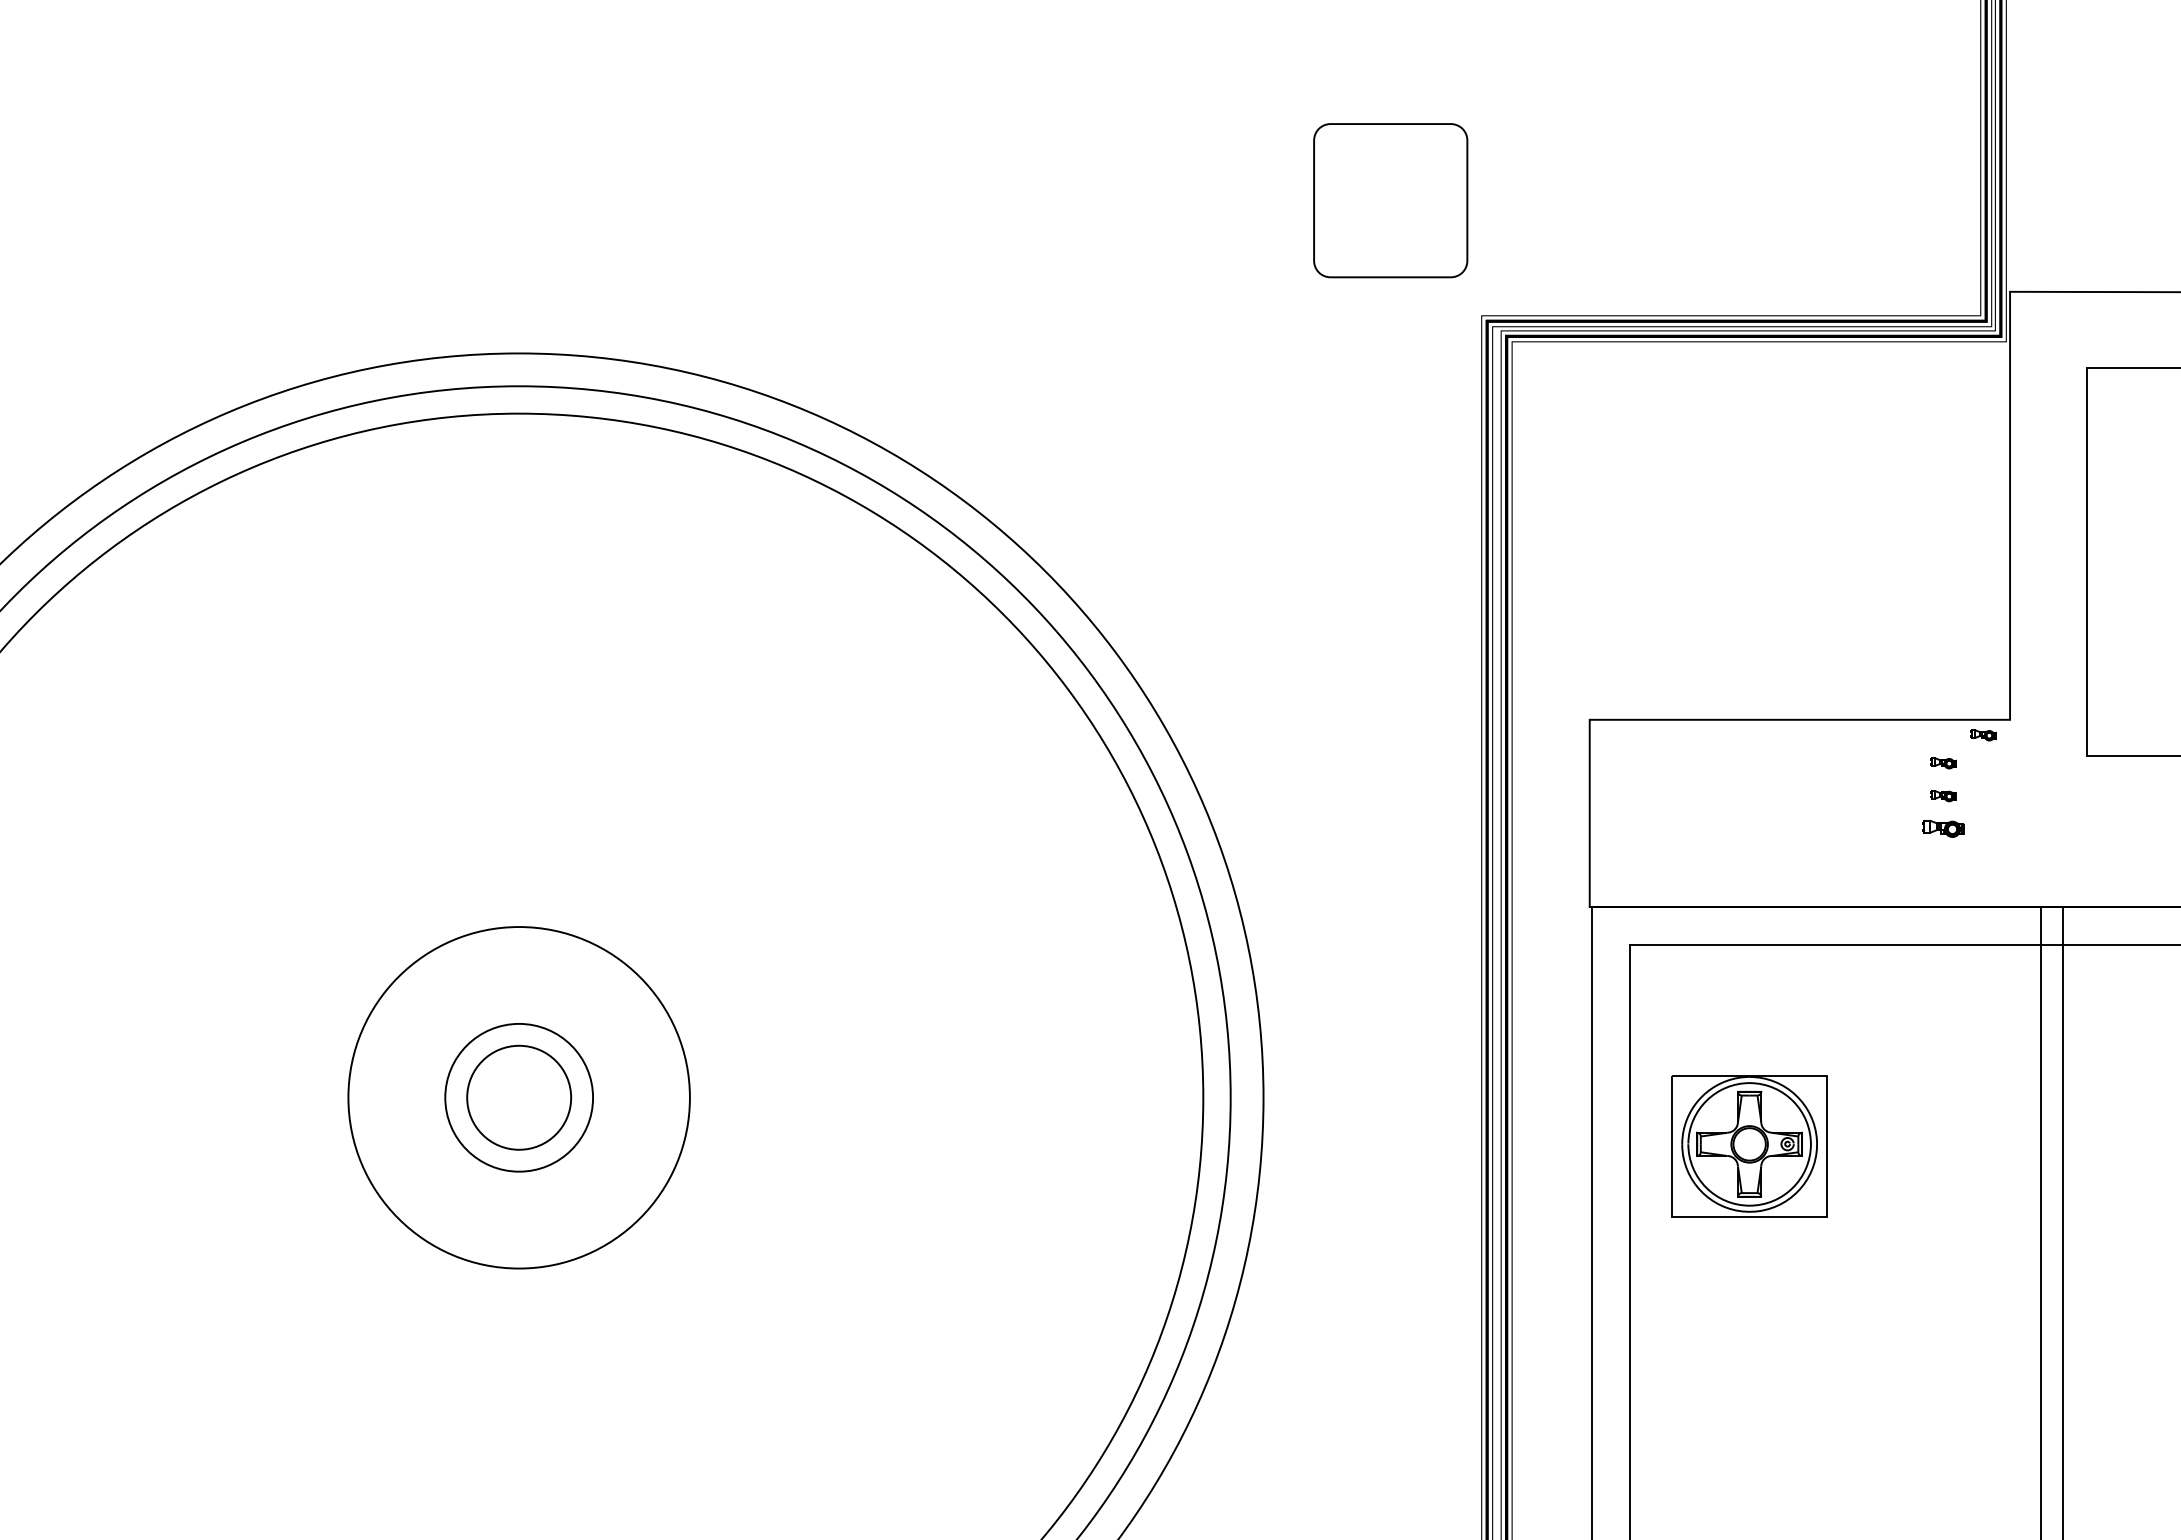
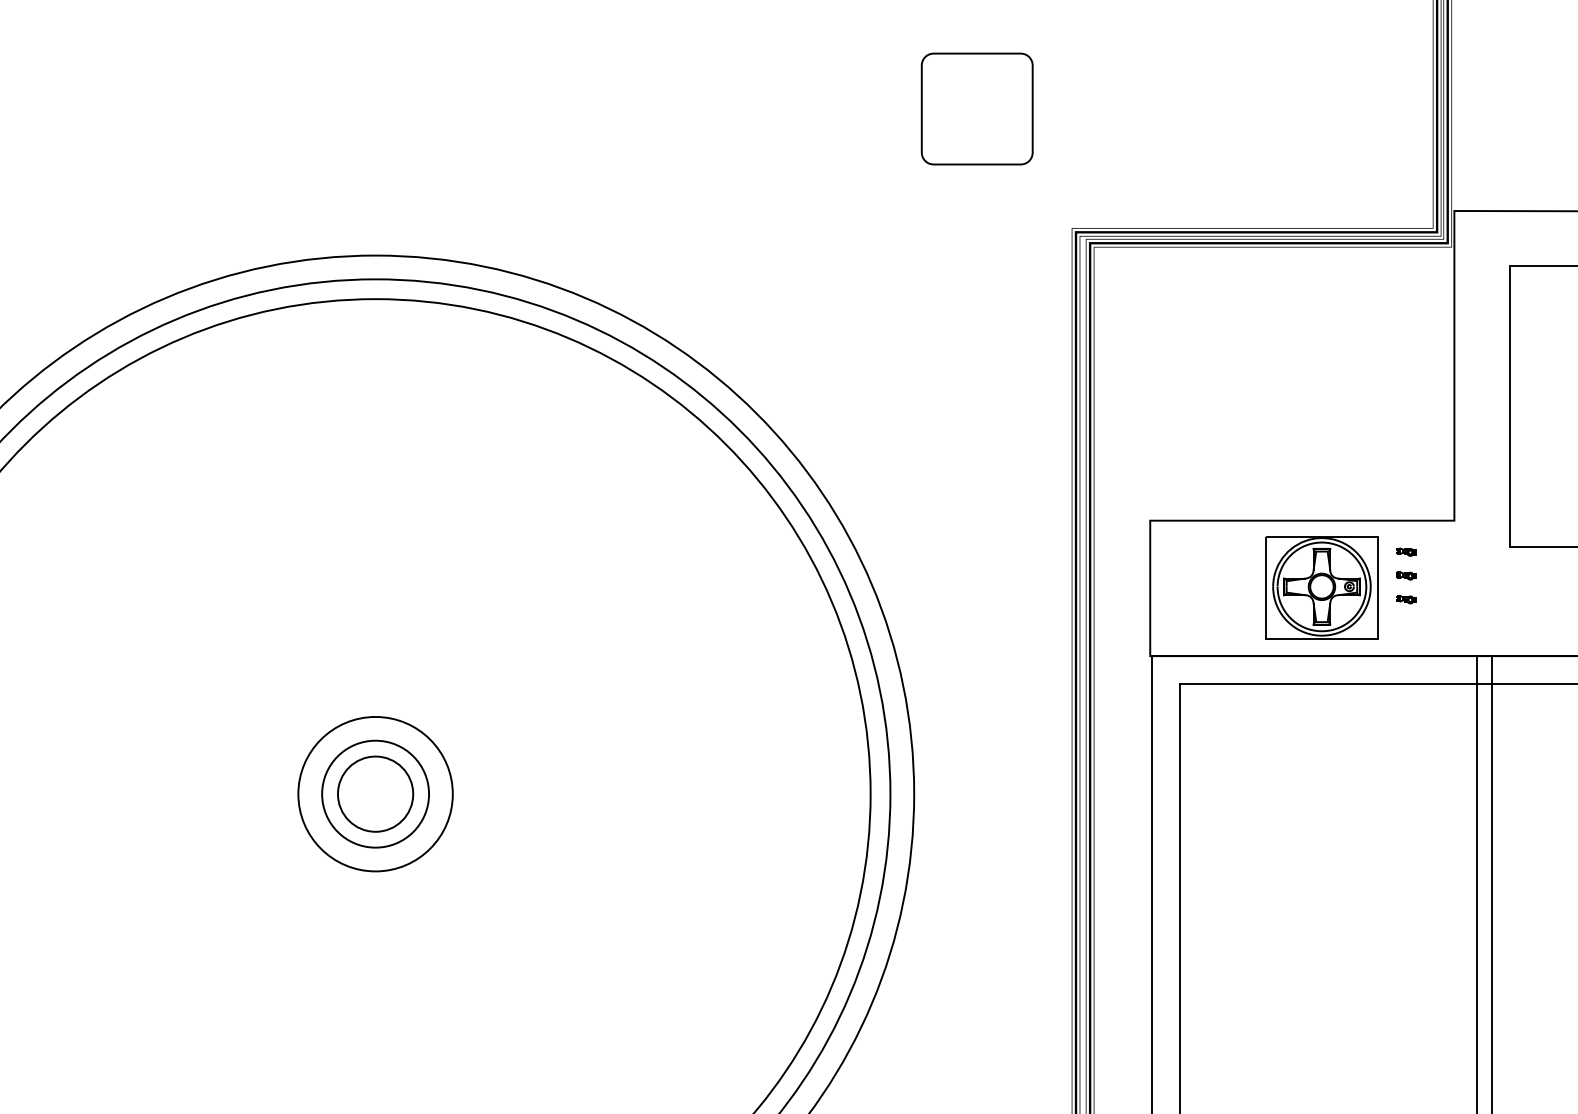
part: (1389, 199) -> (976, 108), moved
part: (1983, 734) -> (1435, 531), removed
part: (1943, 828) -> (1406, 599), size x0.62
circle: (519, 1096) -> (375, 793), size x0.62
part: (1749, 1145) -> (1321, 587), moved

